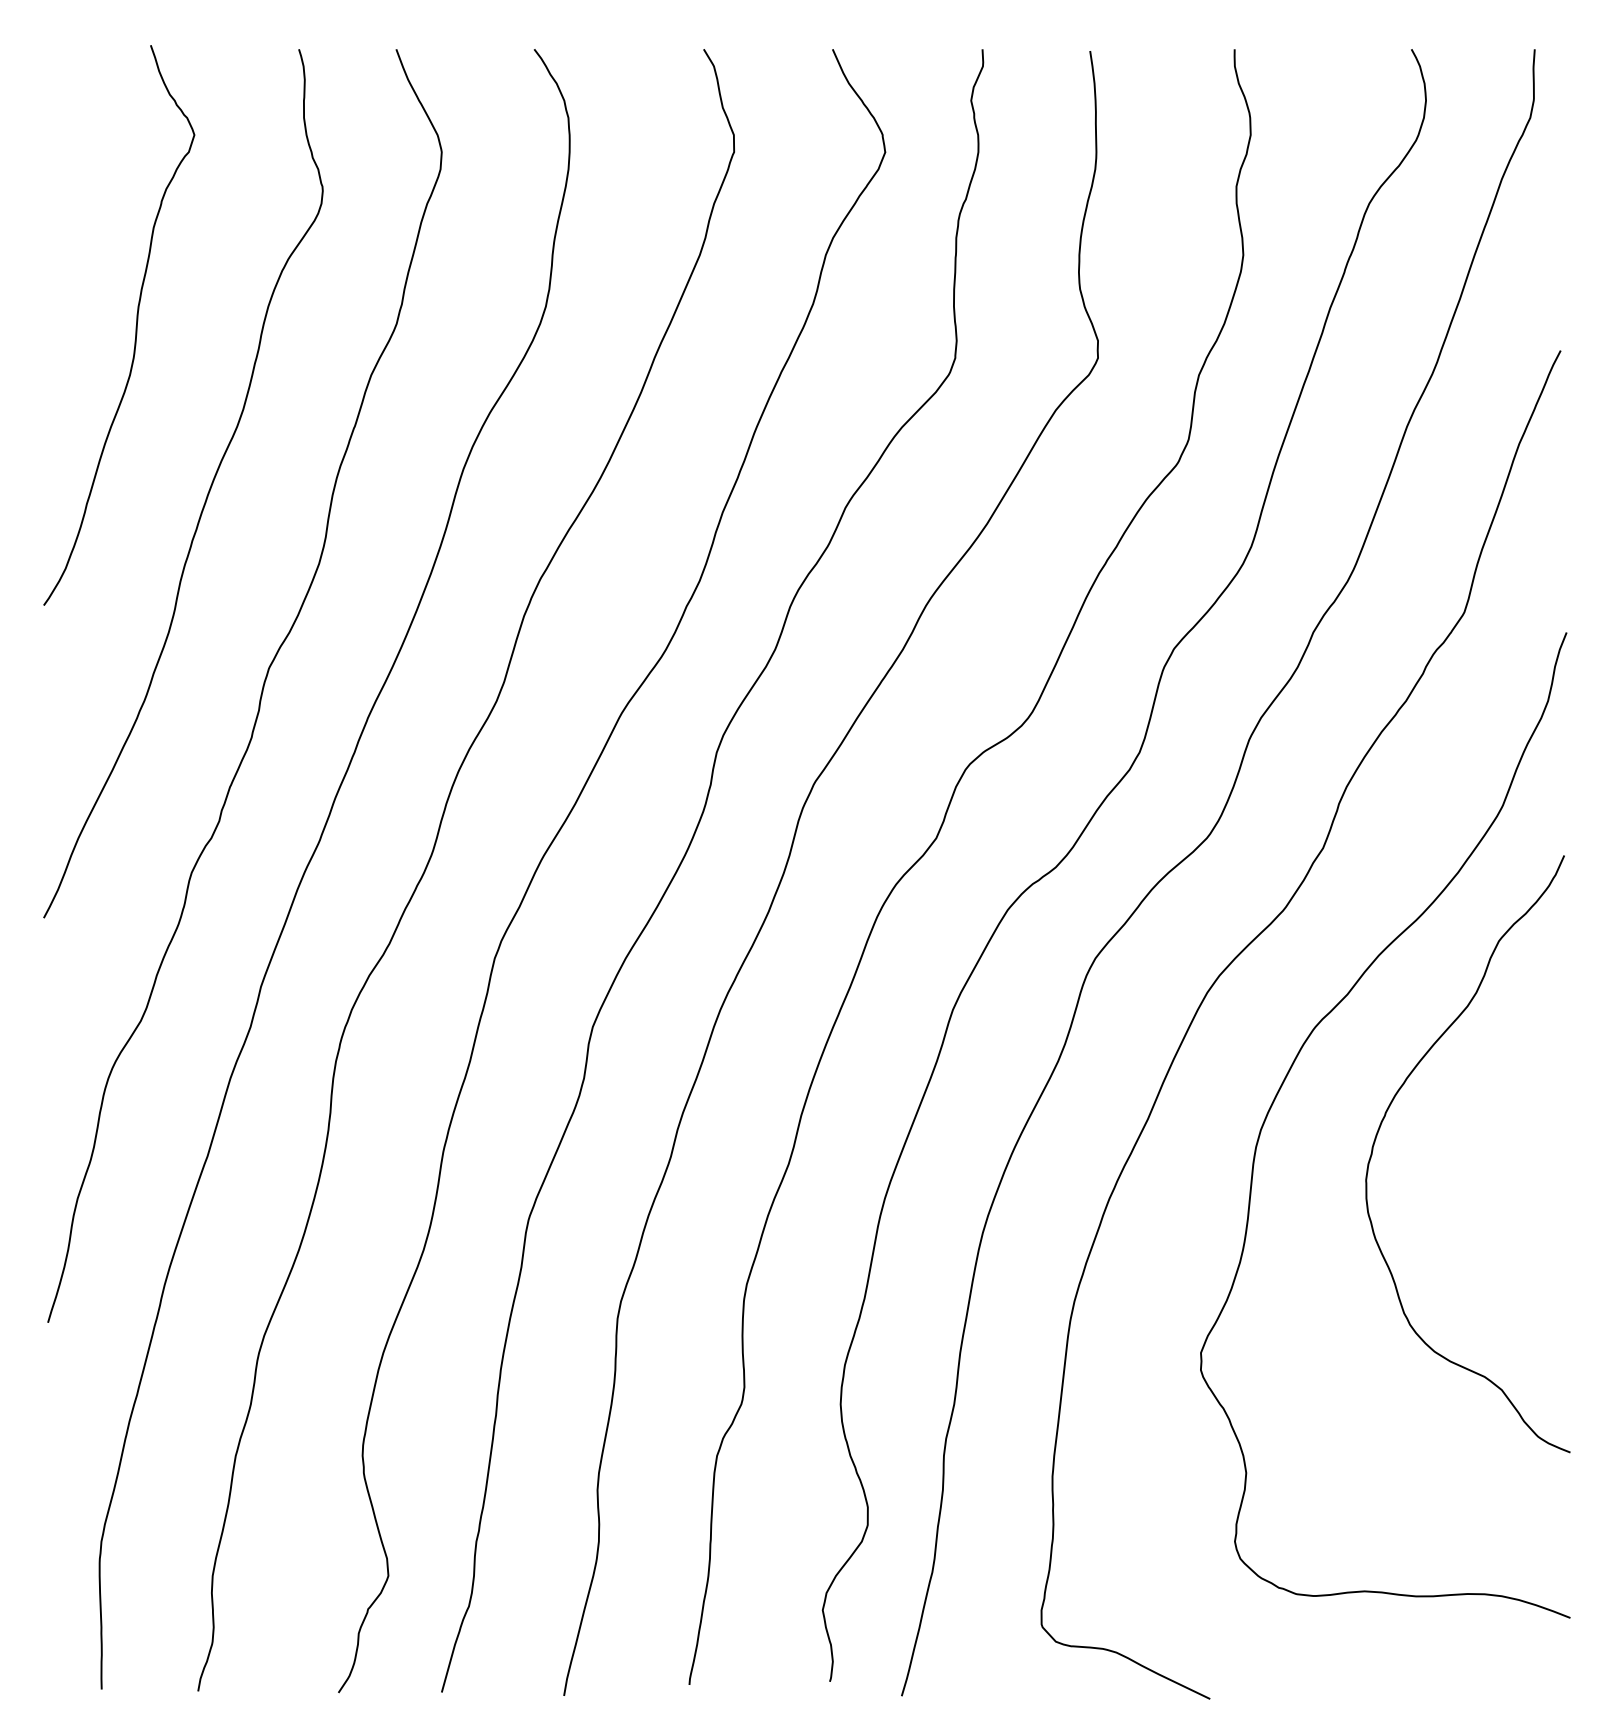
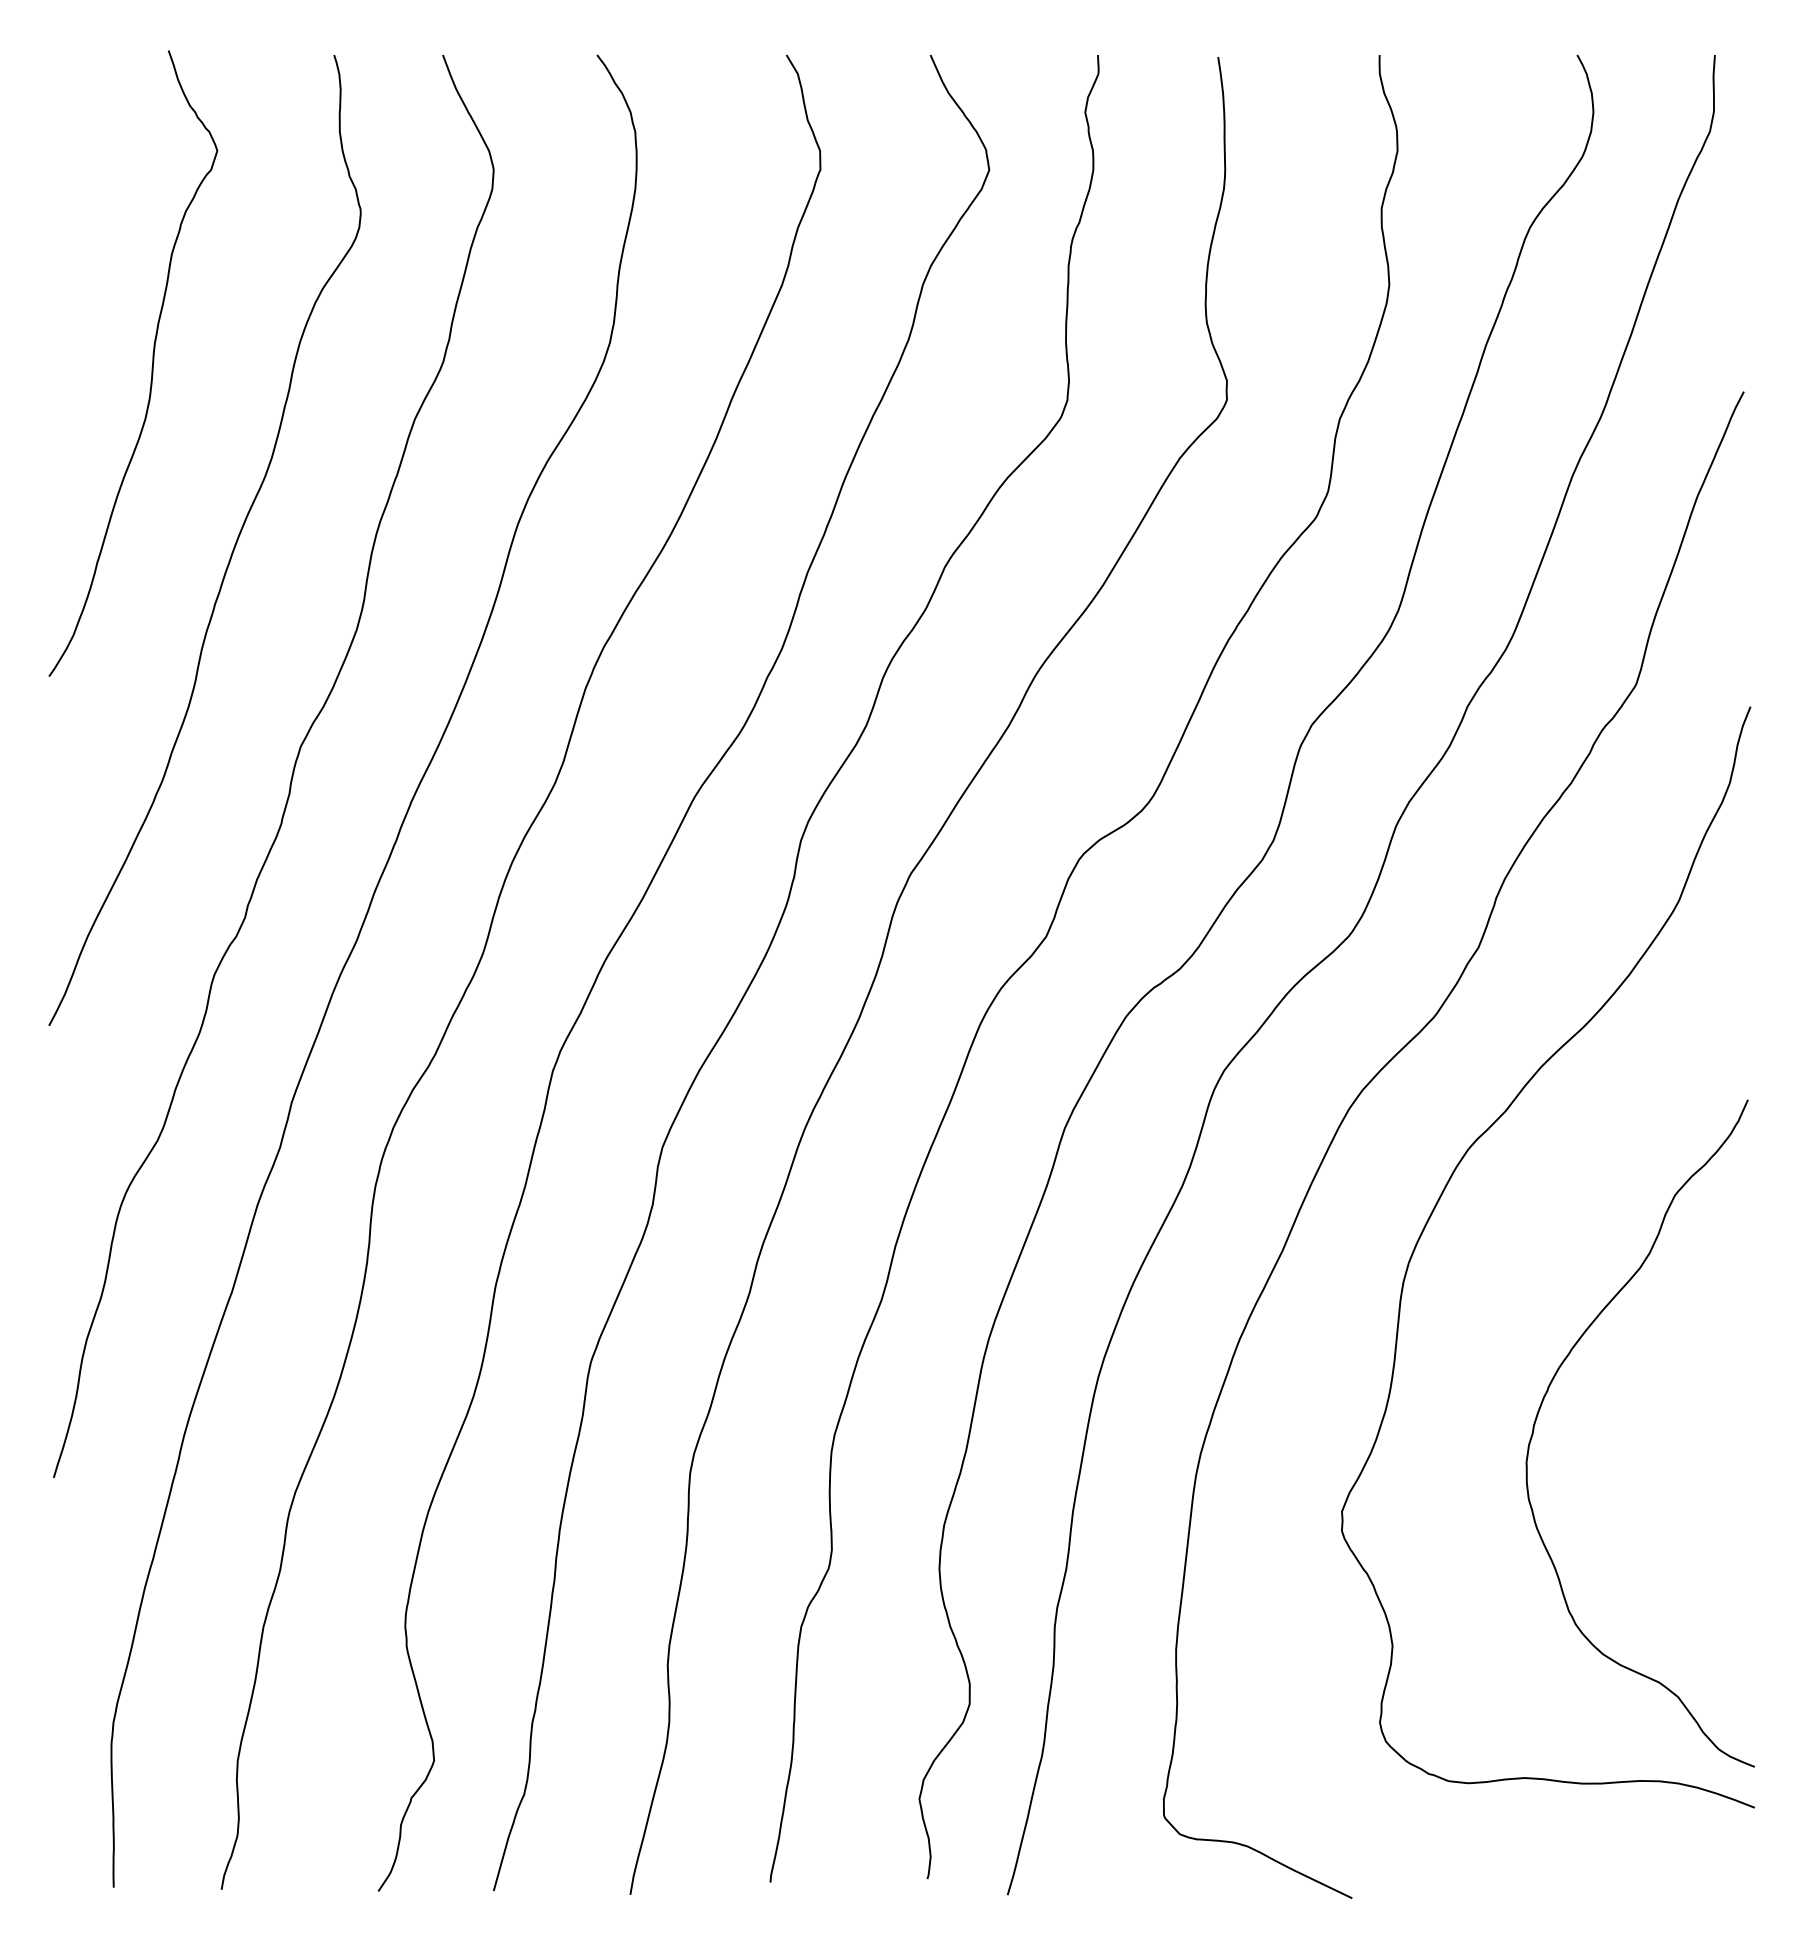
curve: (1385, 1116) -> (1548, 1391), moved

